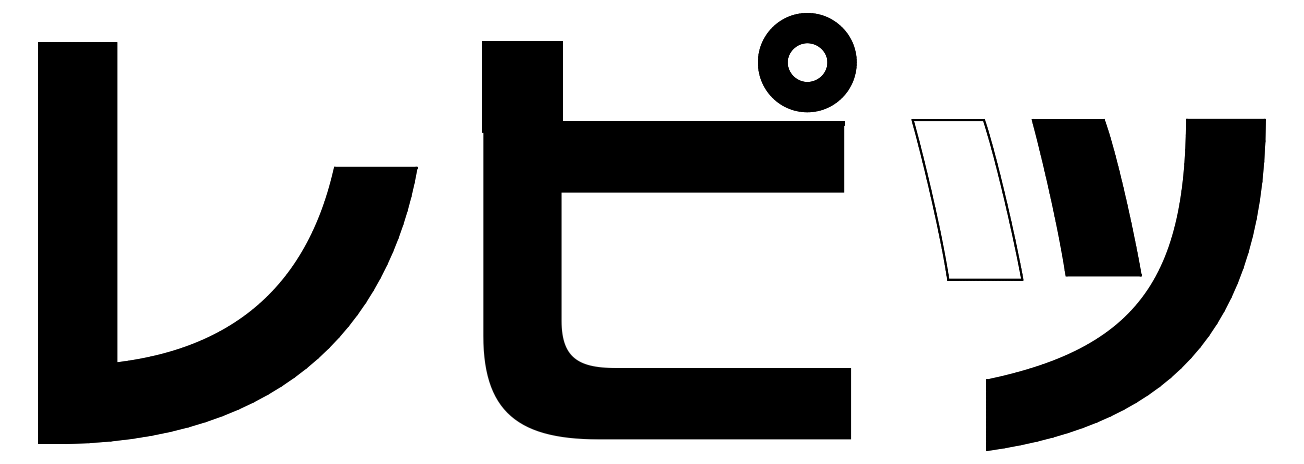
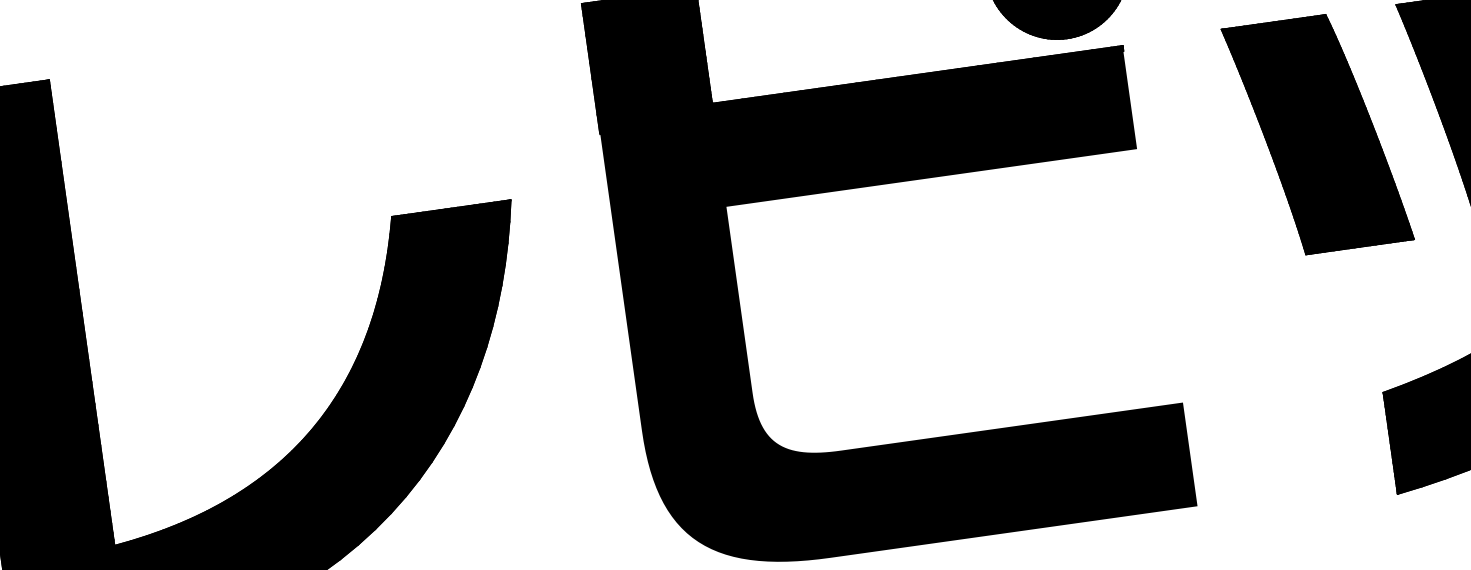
fill: (967, 199) -> (1317, 133), added

